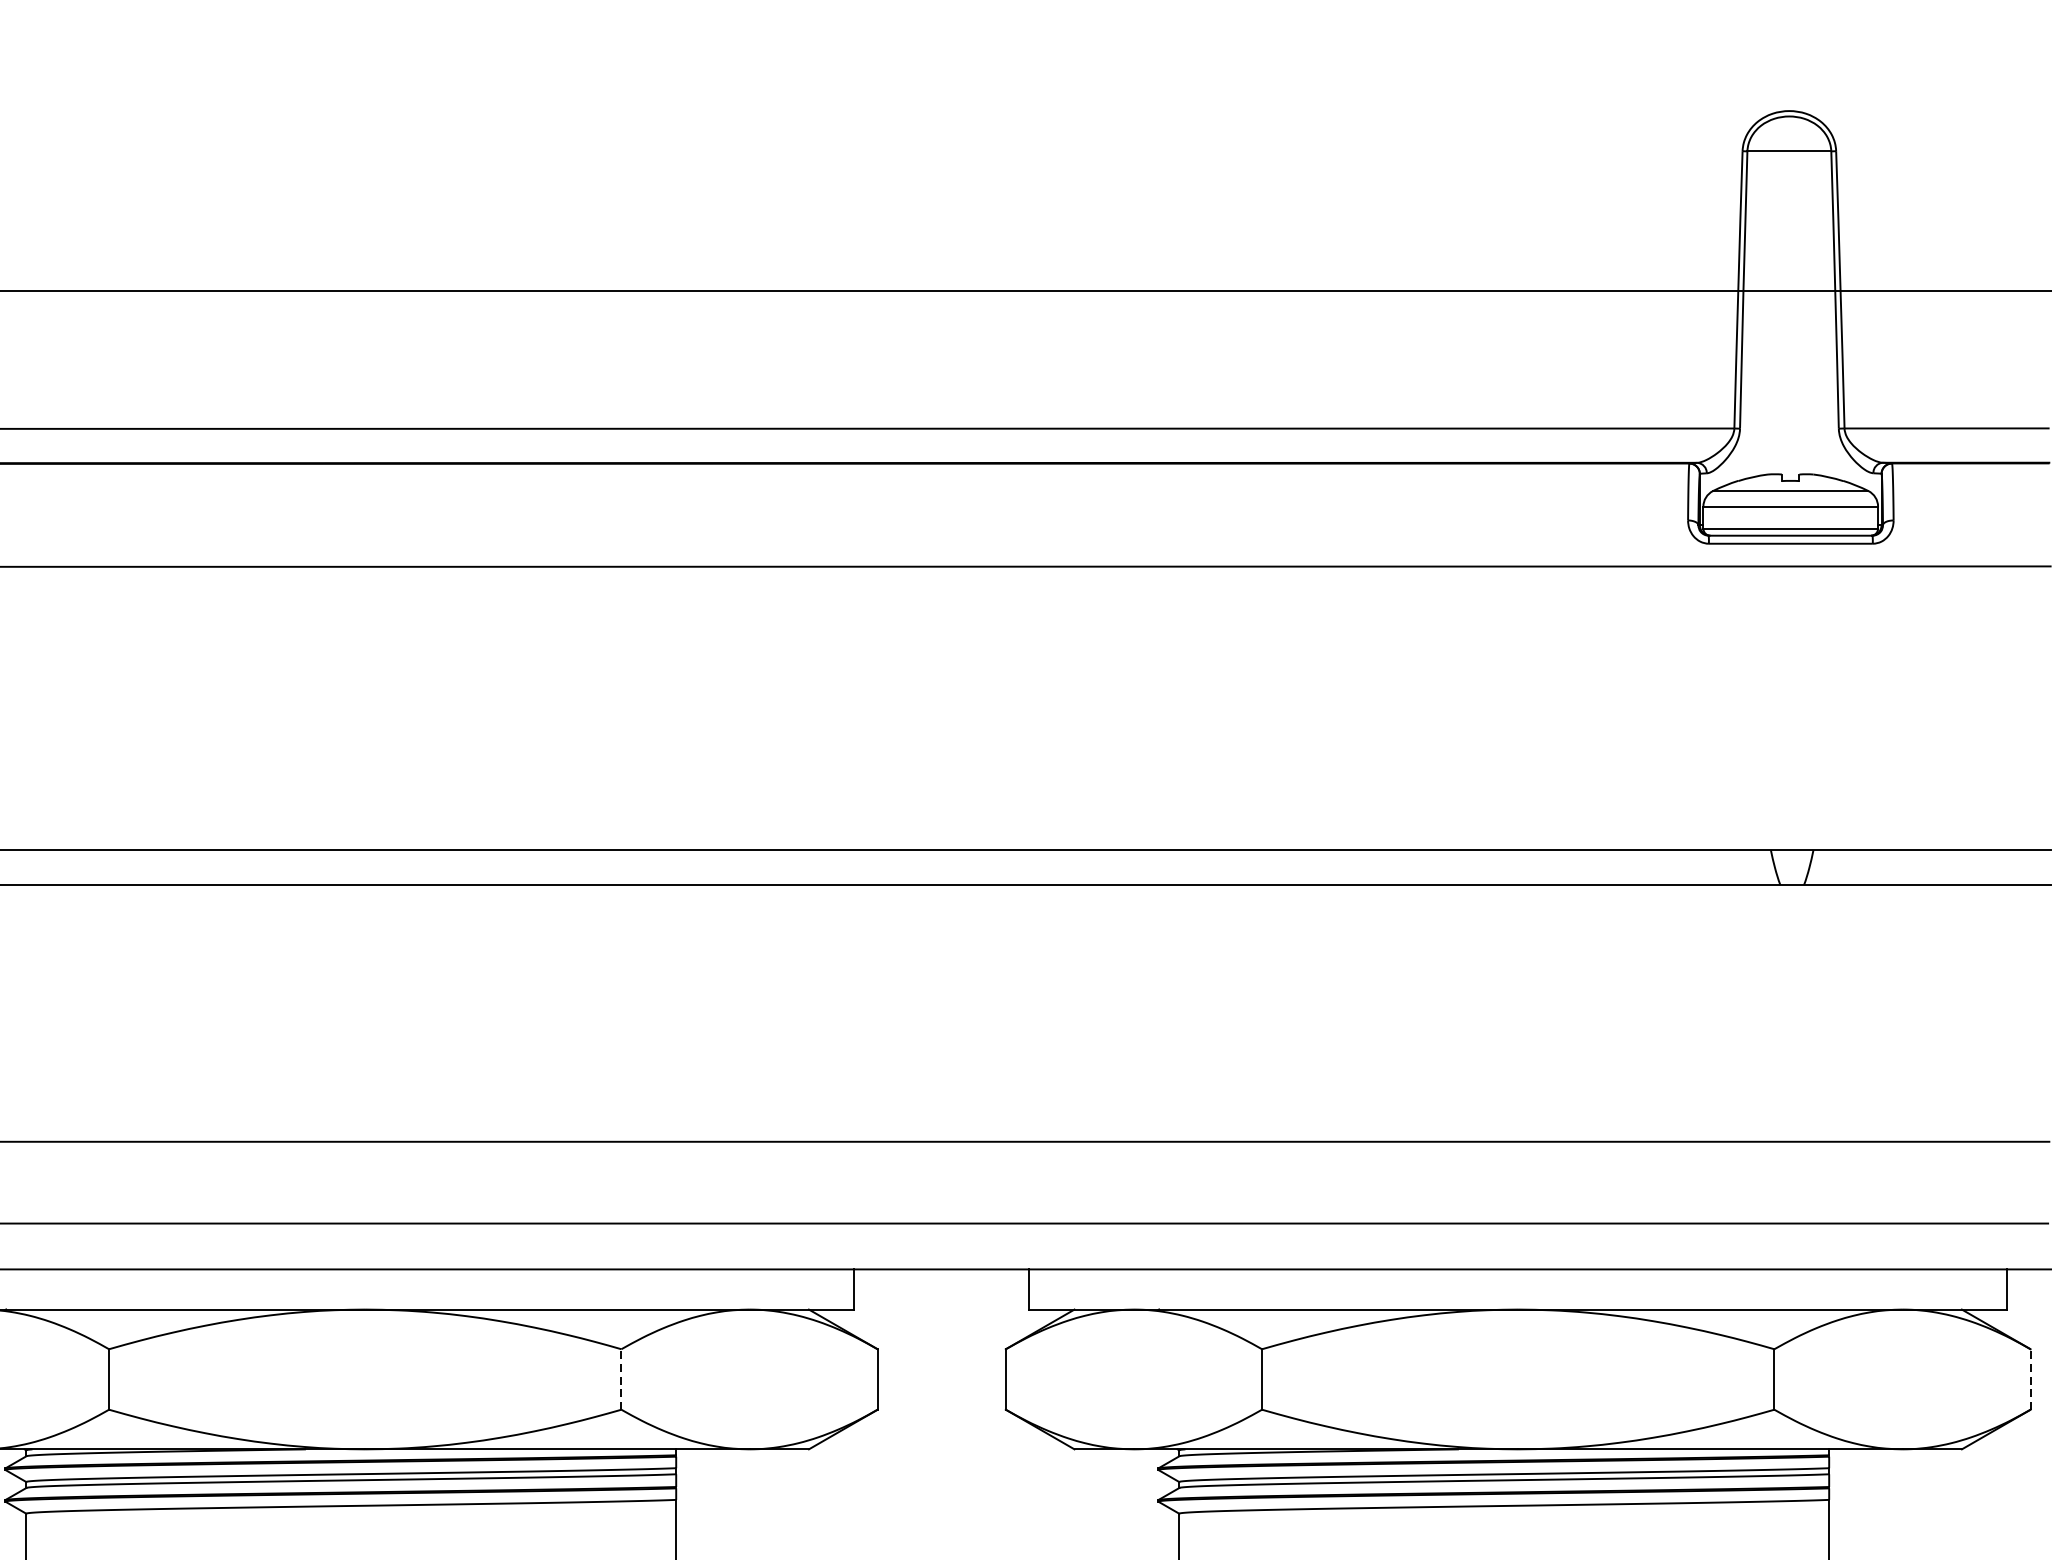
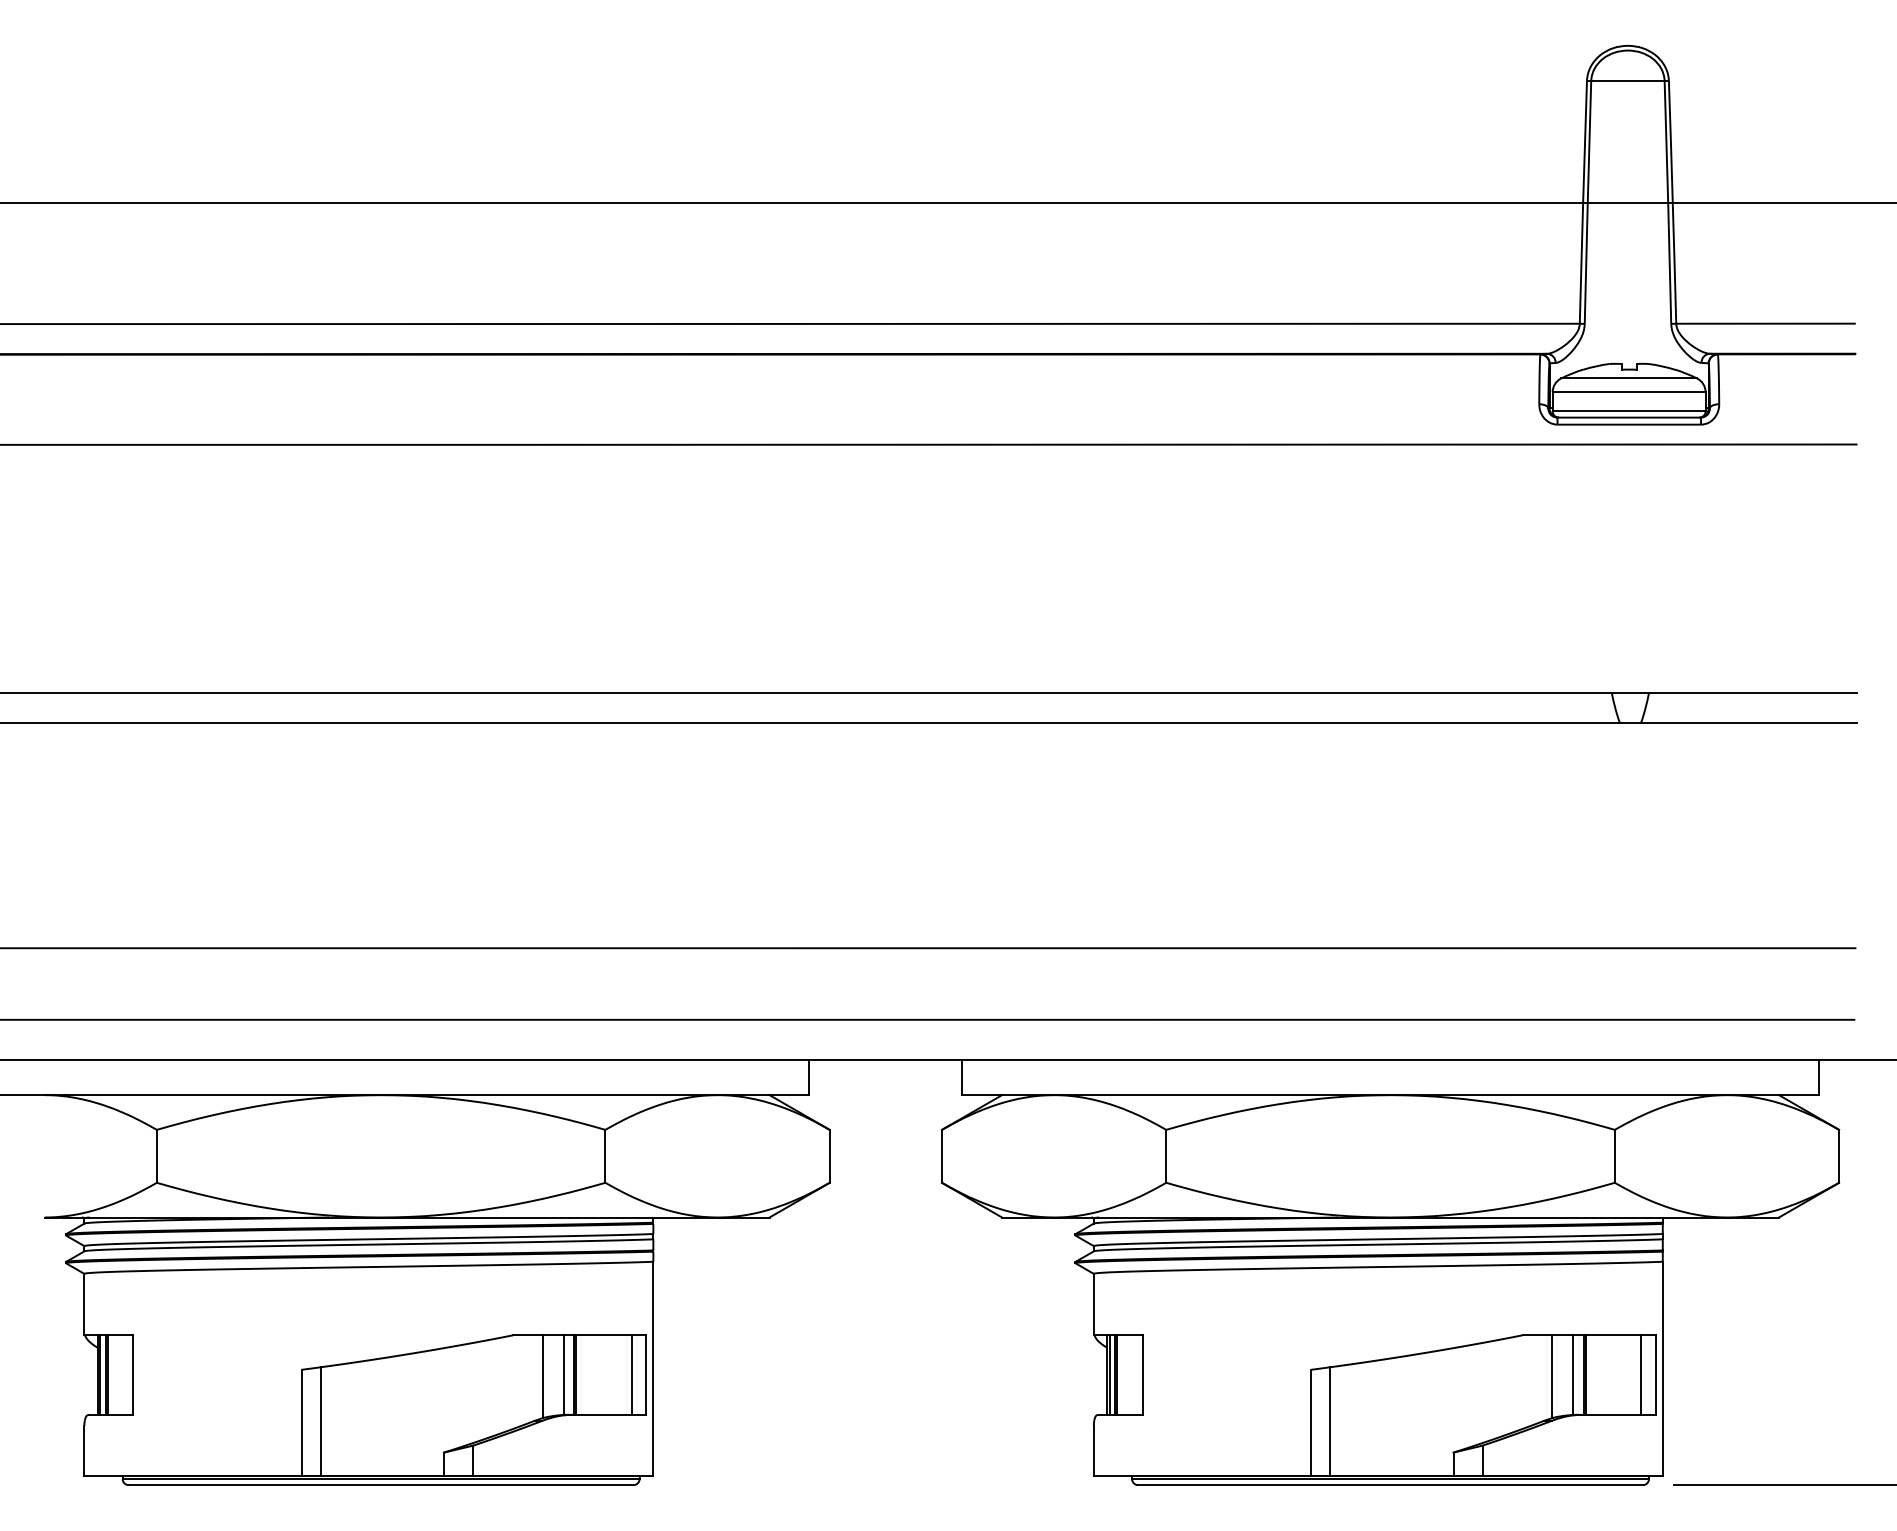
line: (621, 1378) -> (605, 1155), dashed -> solid
line: (2031, 1378) -> (1839, 1155), dashed -> solid

